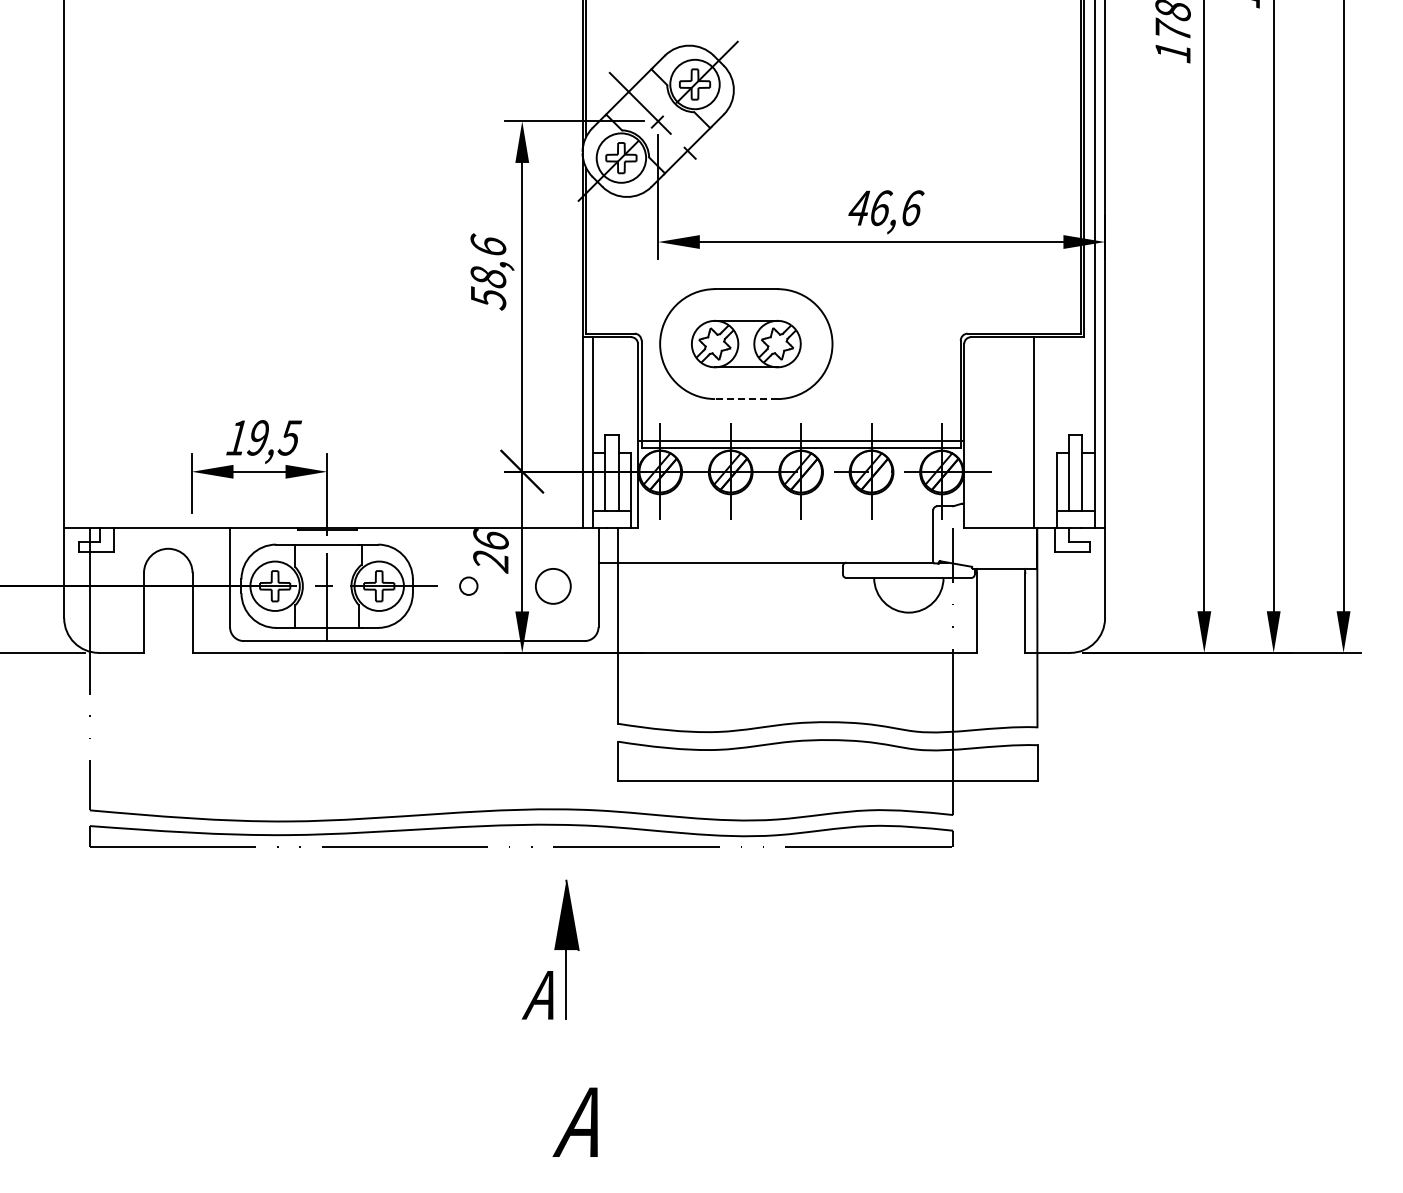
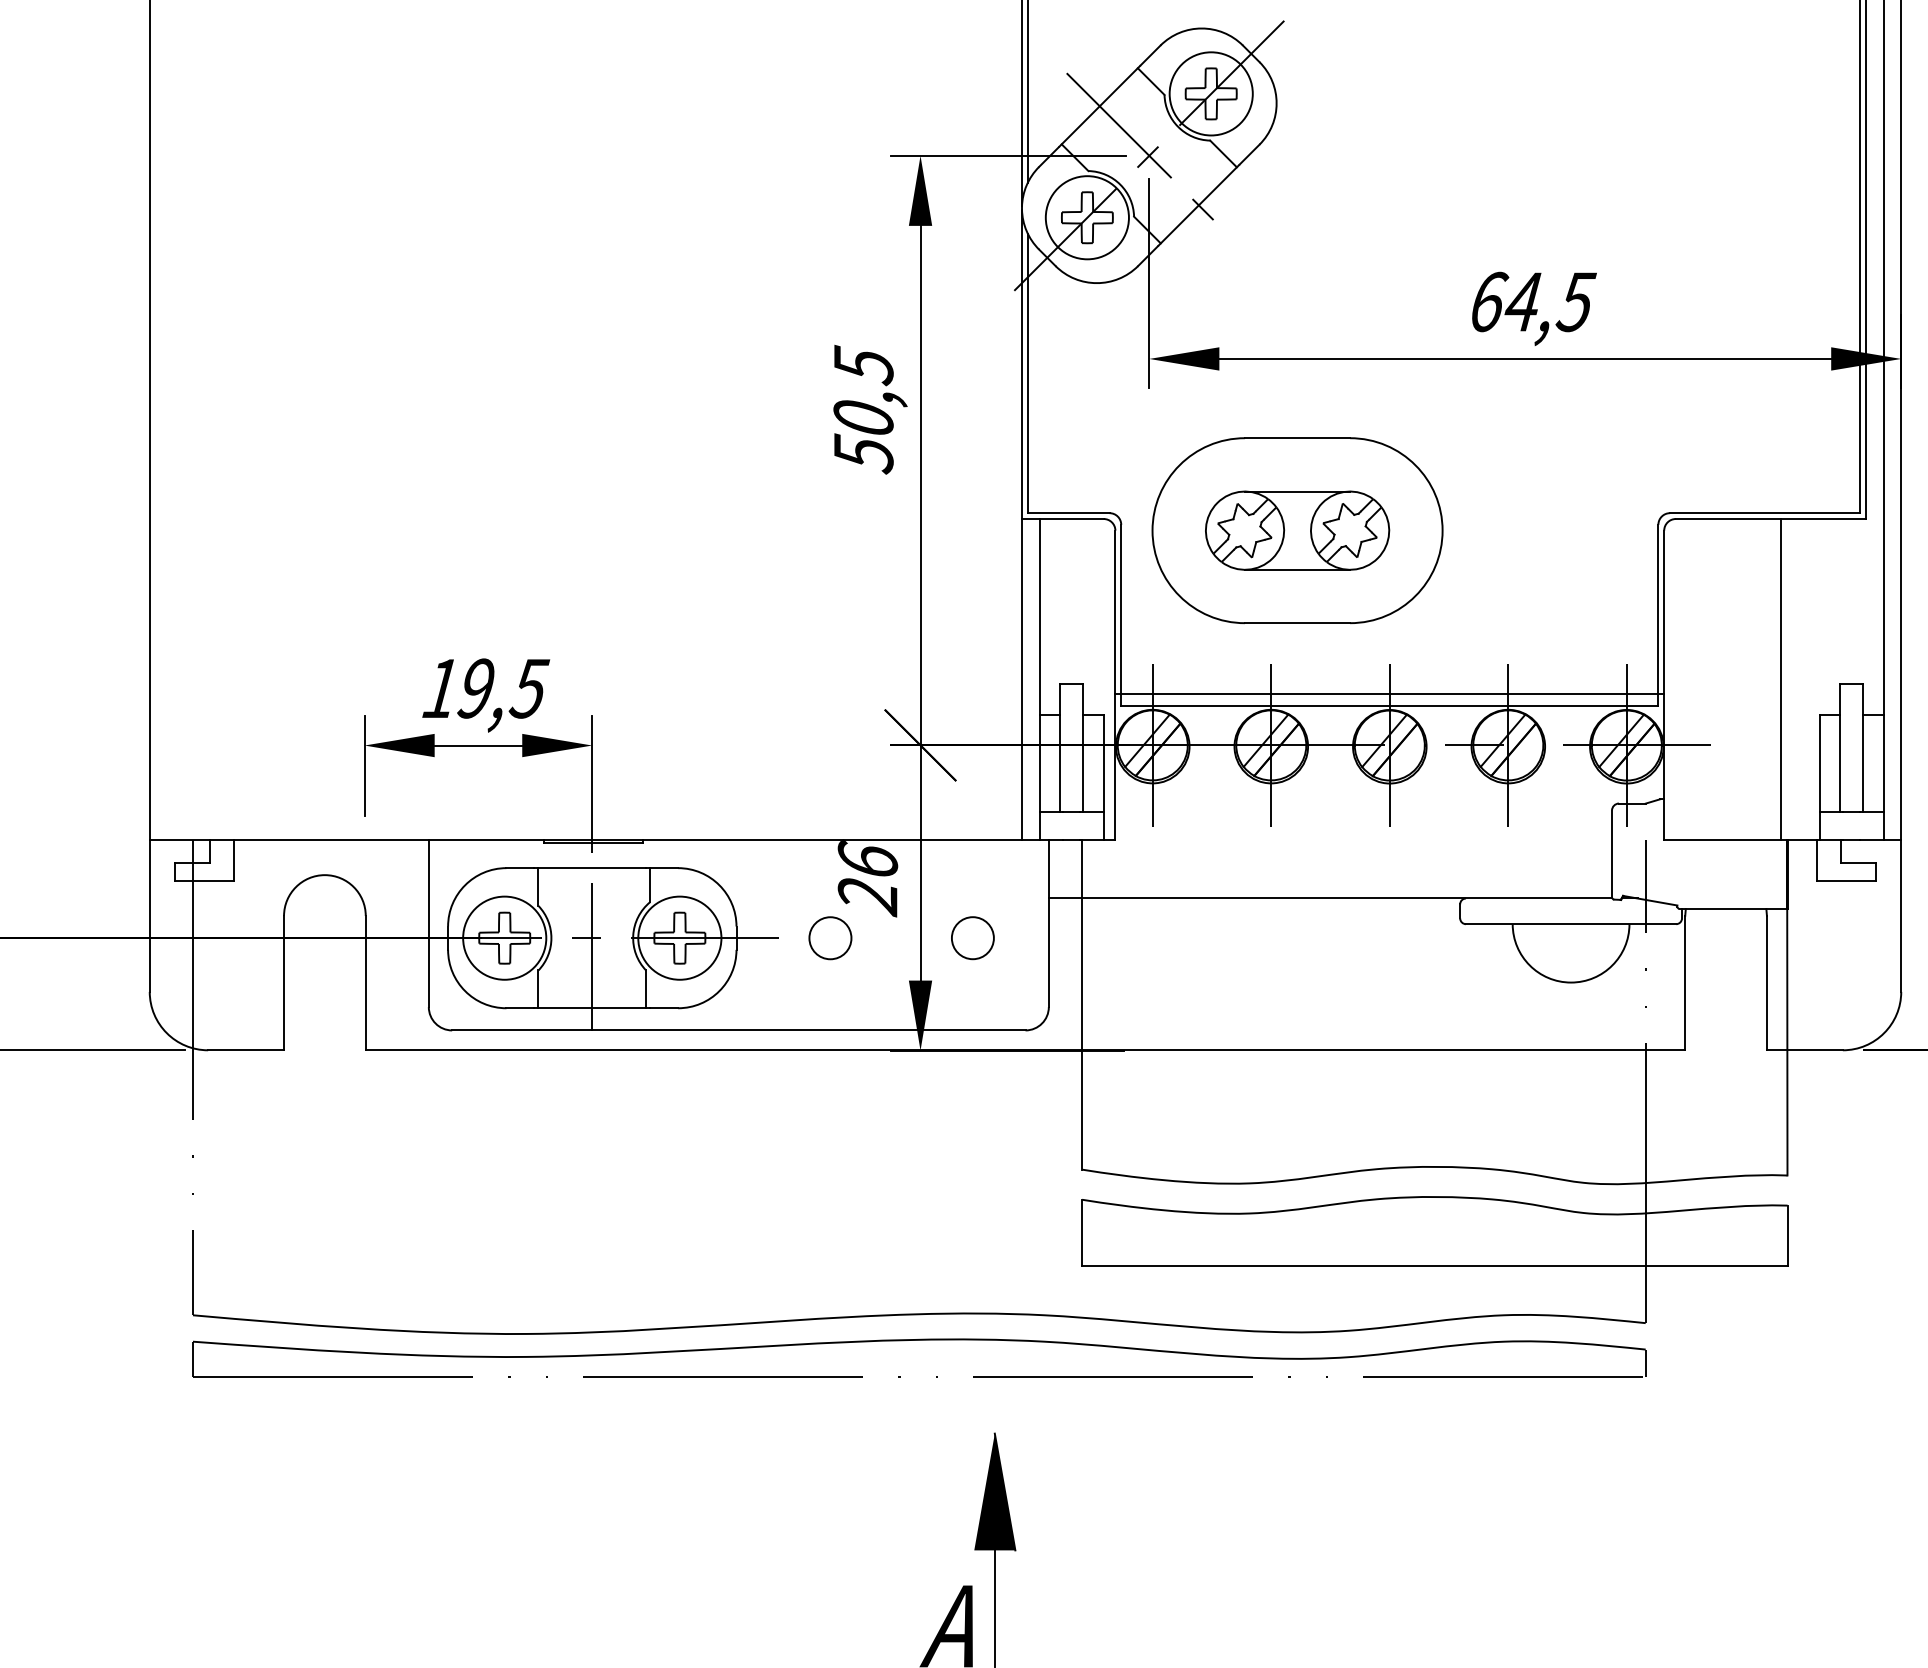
text: (886, 208) -> (1533, 302), 46,6 -> 64,5
text: (488, 260) -> (863, 390), 58,6 -> 50,5
line: (745, 399) -> (1296, 623), dashed -> solid
circle: (468, 585) -> (830, 936), size x1.43
circle: (553, 585) -> (973, 936), size x0.71

